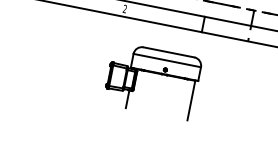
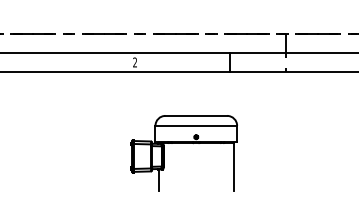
part: (153, 73) -> (183, 143), moved

